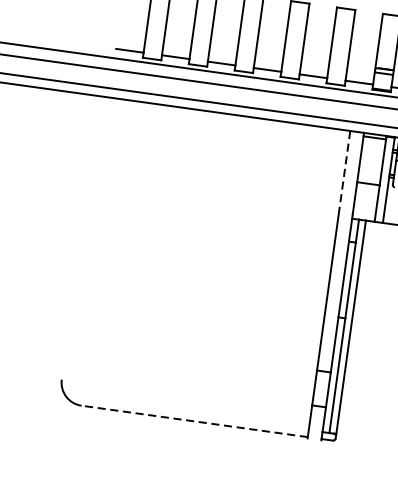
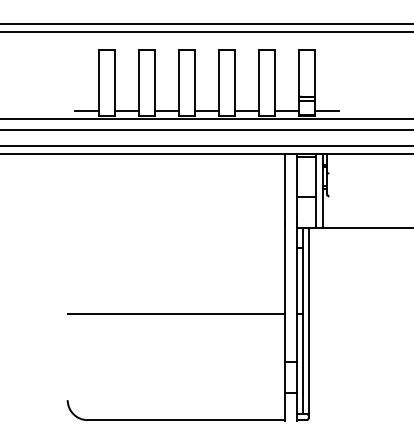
line: (344, 172) -> (284, 189), dashed -> solid
line: (199, 297) -> (175, 313), added
line: (194, 421) -> (186, 420), dashed -> solid

